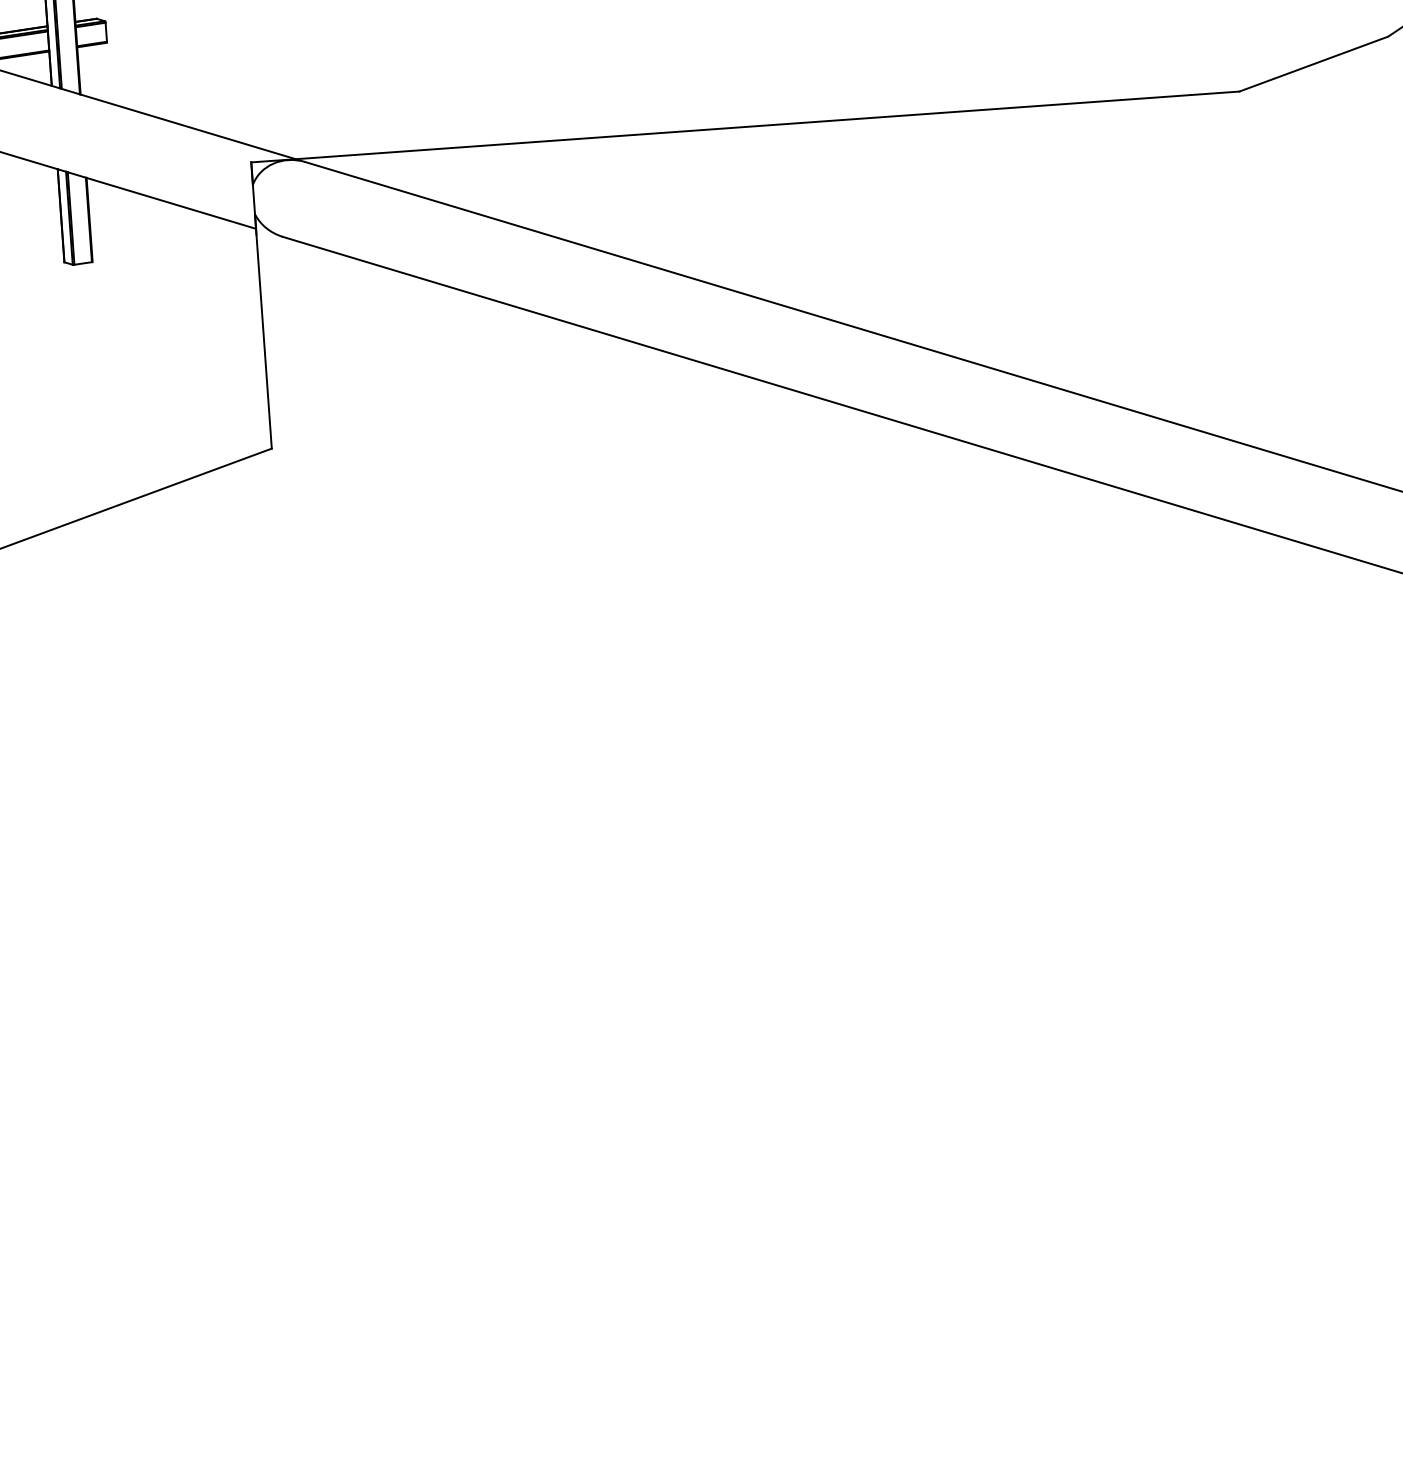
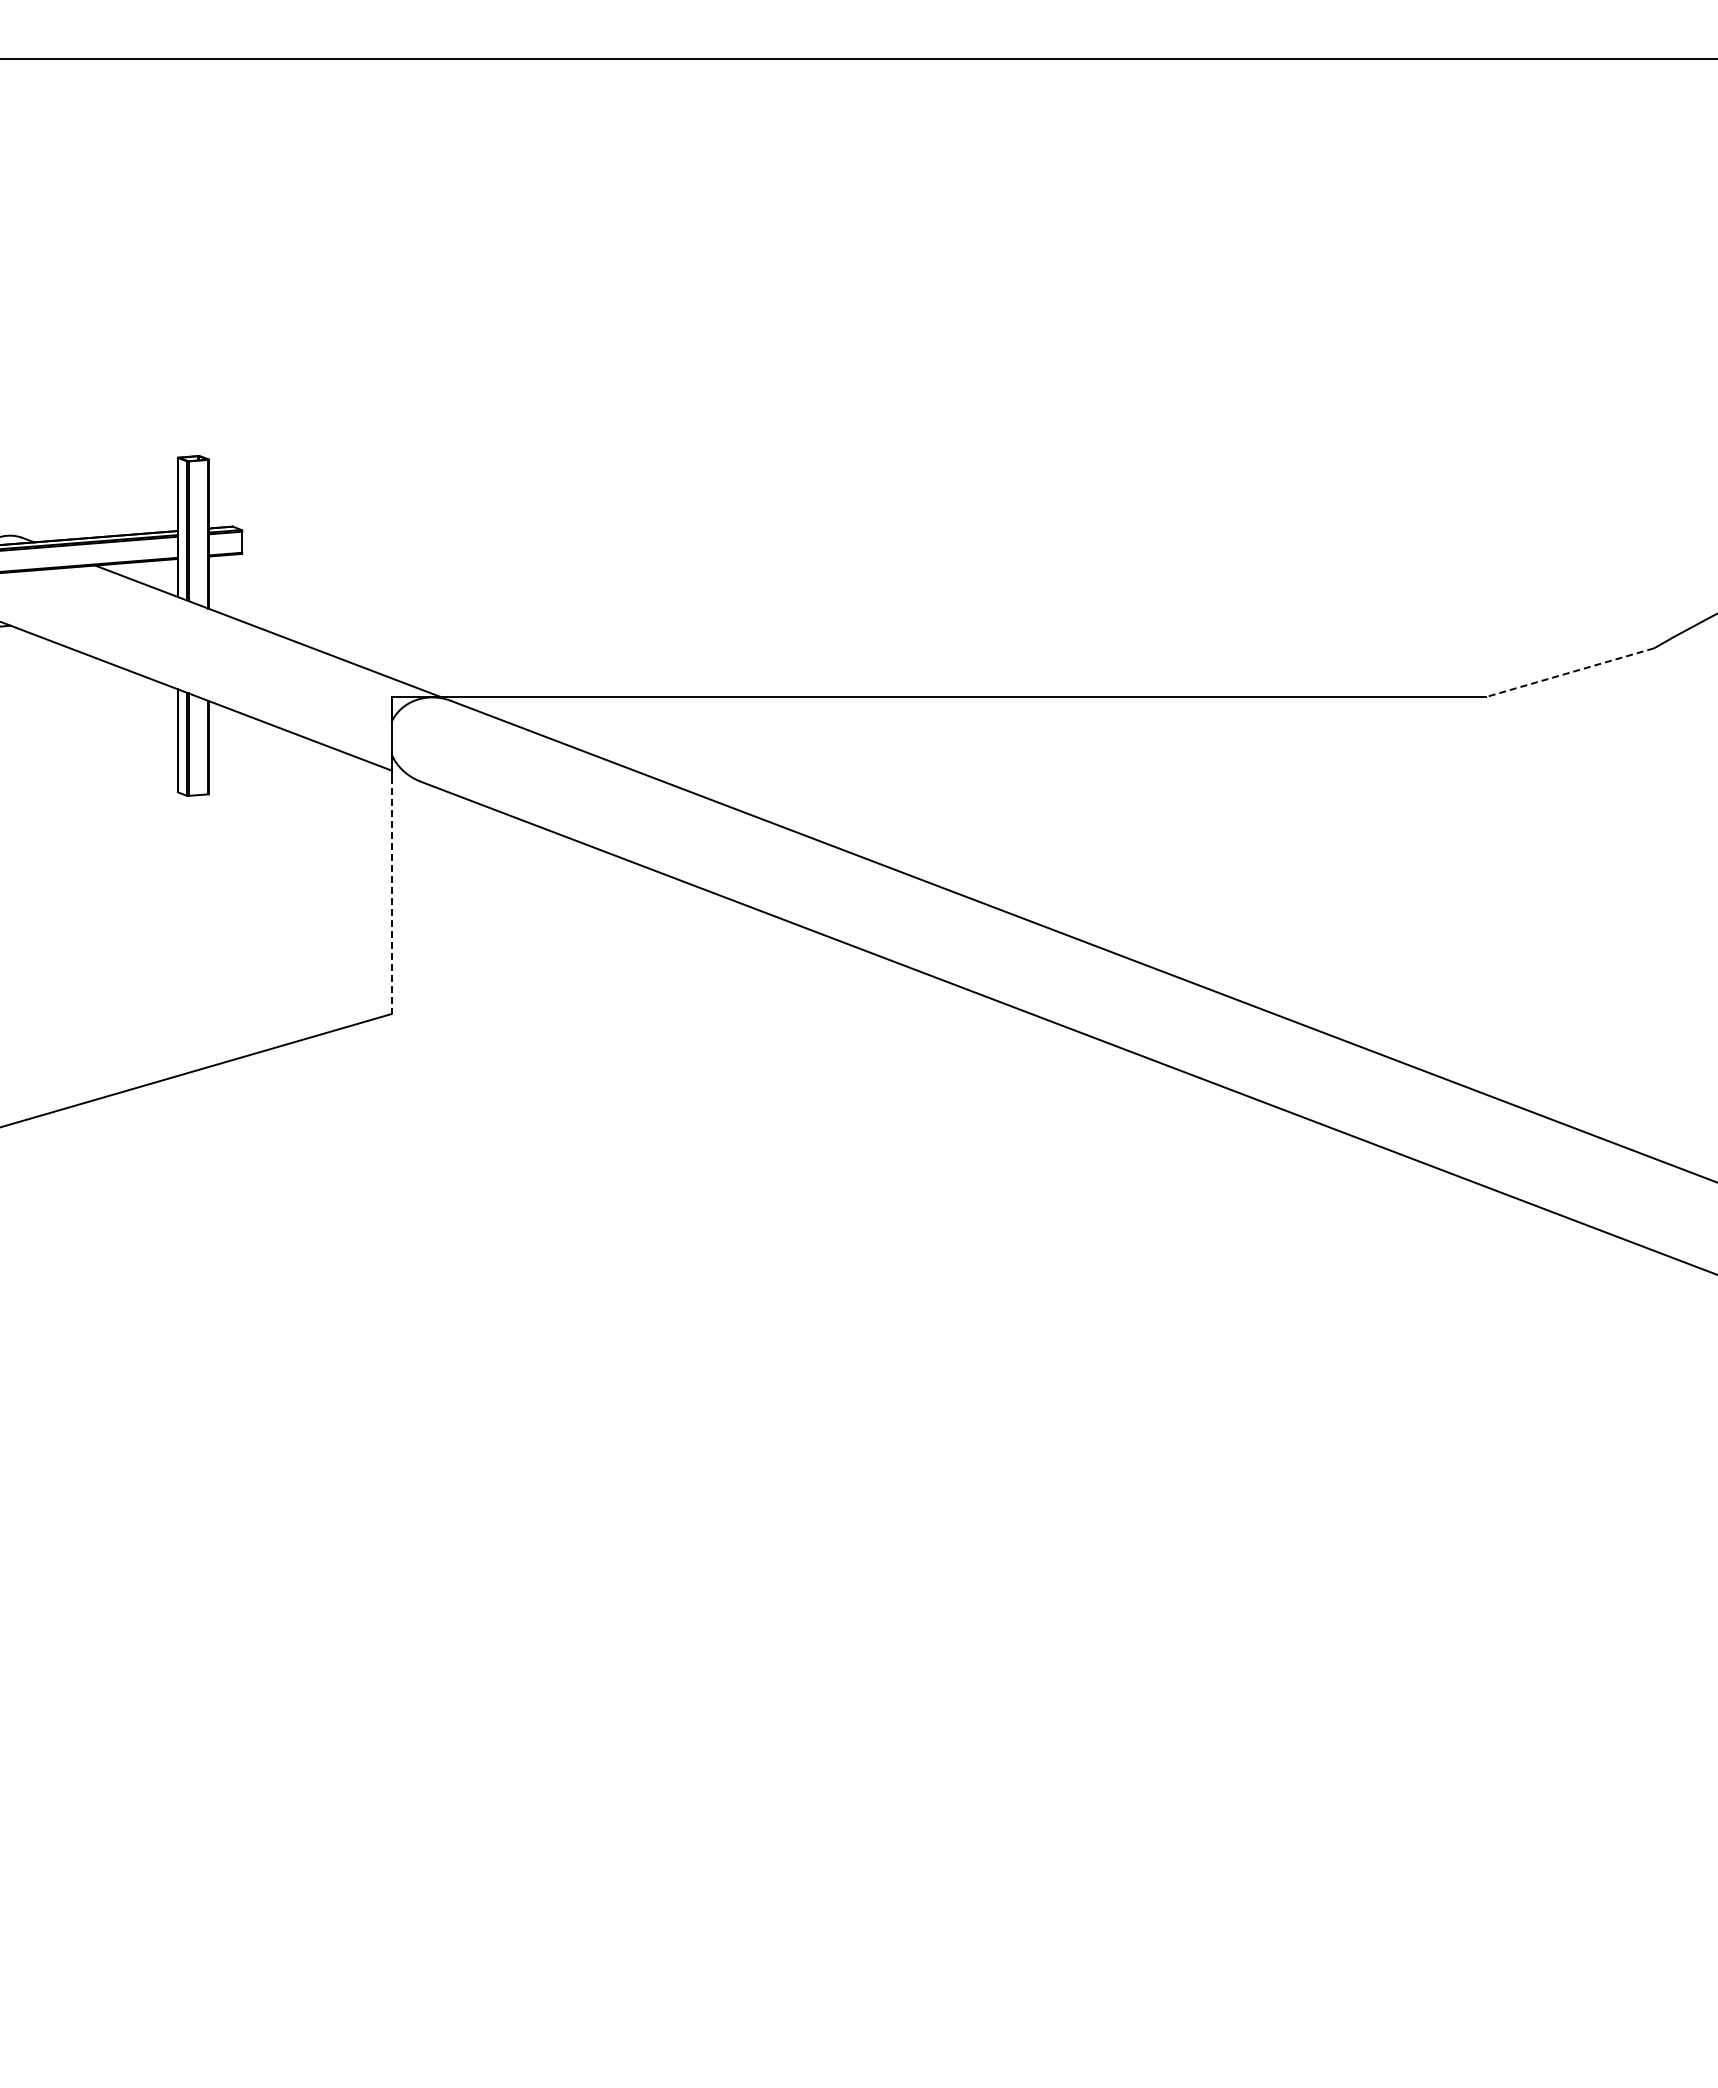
line: (1313, 63) -> (1569, 672), solid -> dashed
line: (263, 331) -> (391, 884), solid -> dashed

